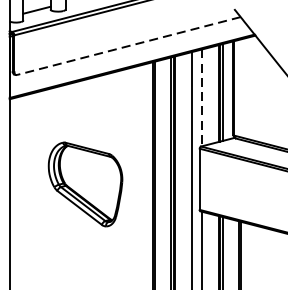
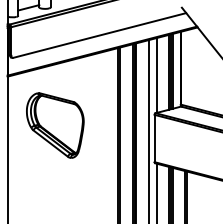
line: (128, 46) -> (99, 35), dashed -> solid
line: (202, 99) -> (156, 76), dashed -> solid
part: (85, 184) -> (55, 125), moved

